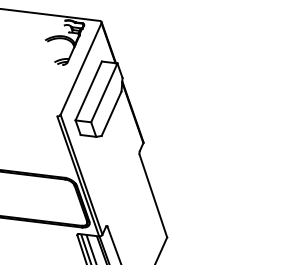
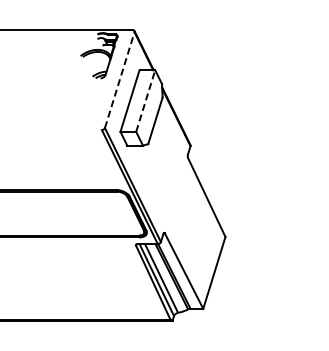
line: (80, 68) -> (119, 79), solid -> dashed
line: (104, 92) -> (145, 100), solid -> dashed

